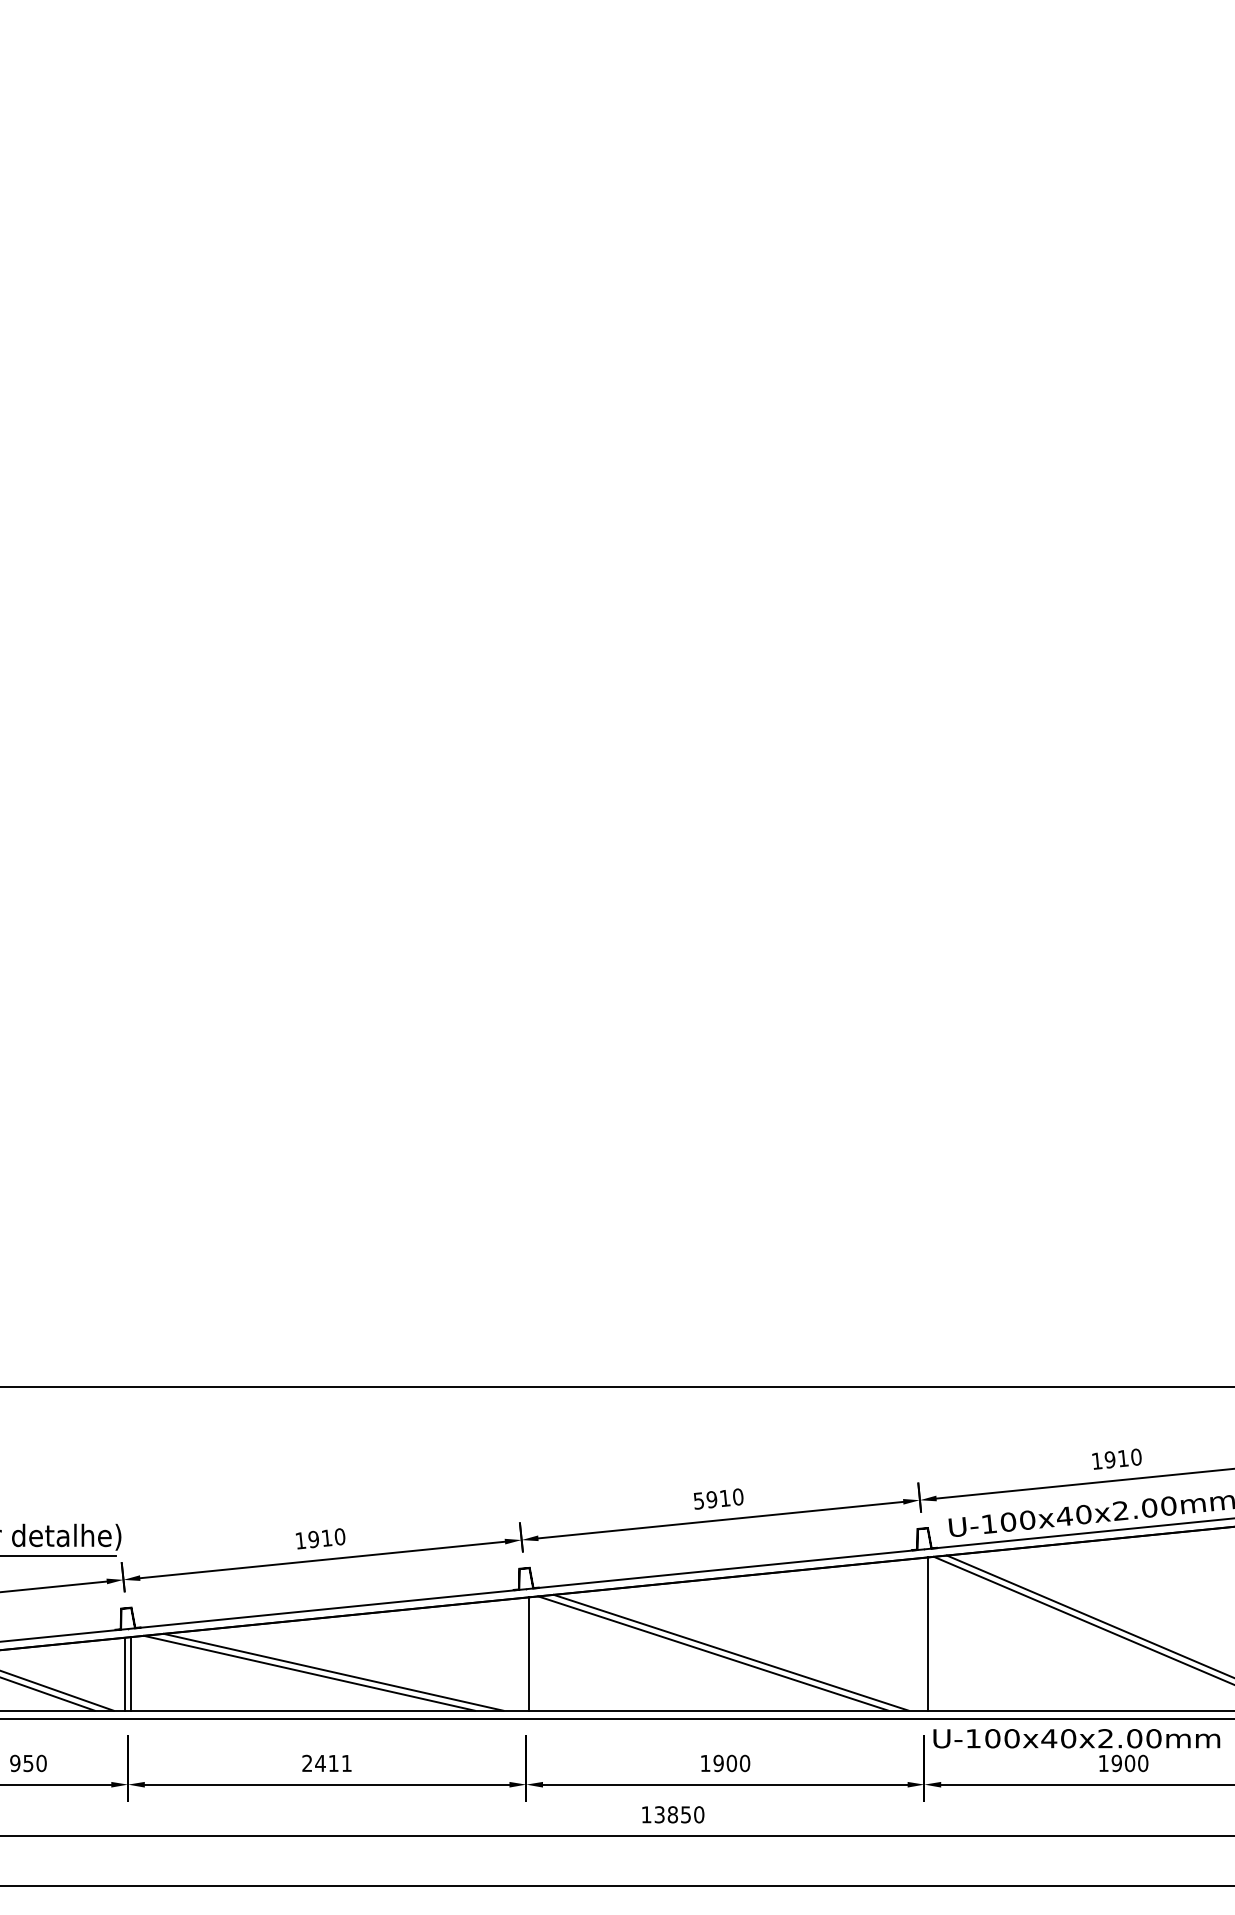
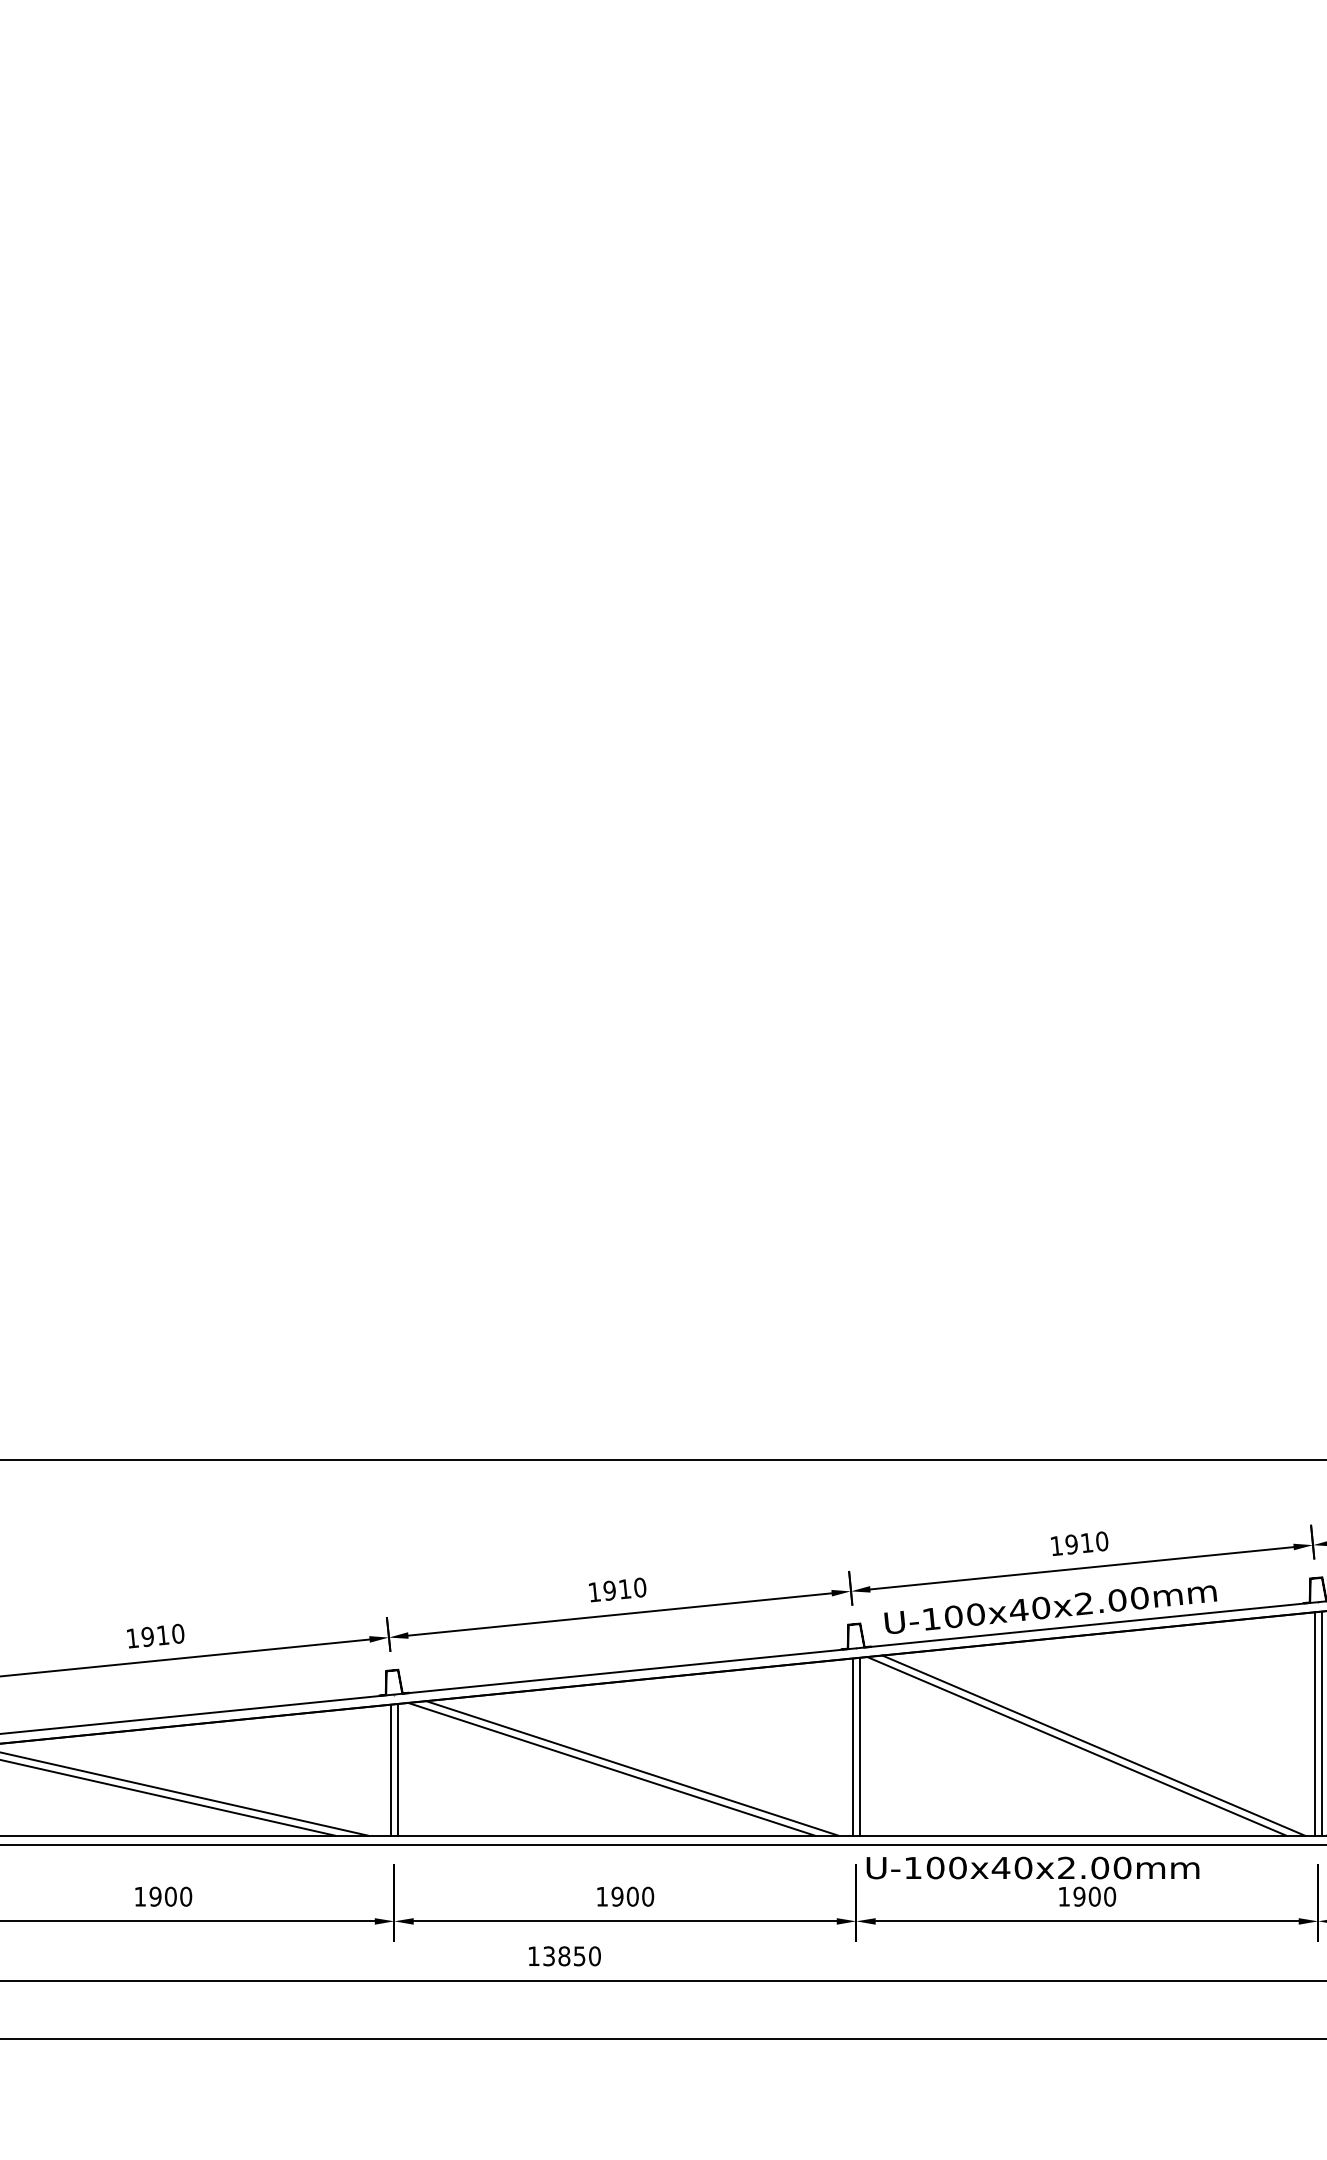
text: (698, 1500) -> (594, 1591), 5910 -> 1910
line: (921, 1634) -> (852, 1747), added
line: (523, 1653) -> (391, 1769), added
text: (327, 1763) -> (163, 1896), 2411 -> 1900

